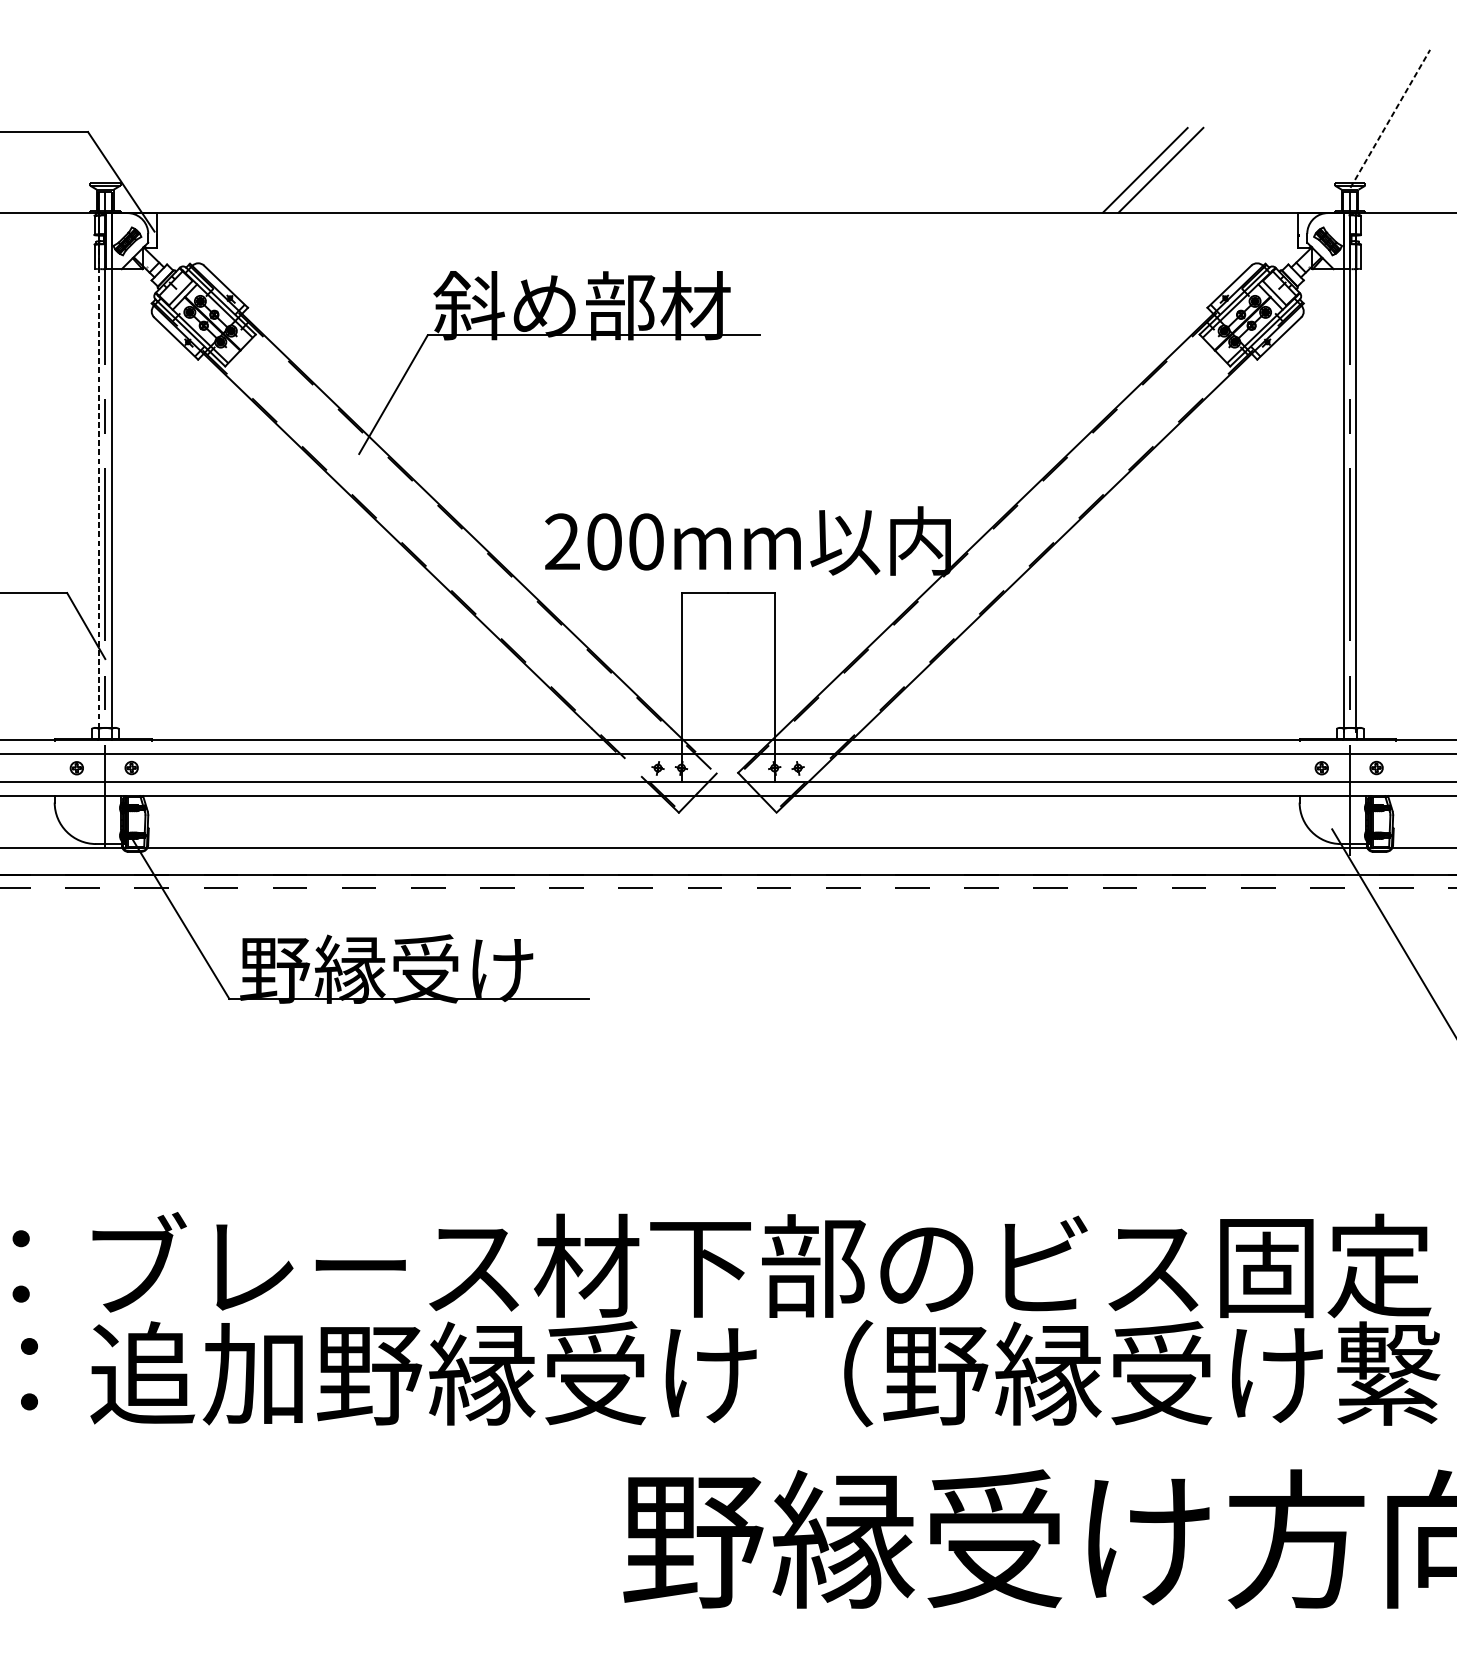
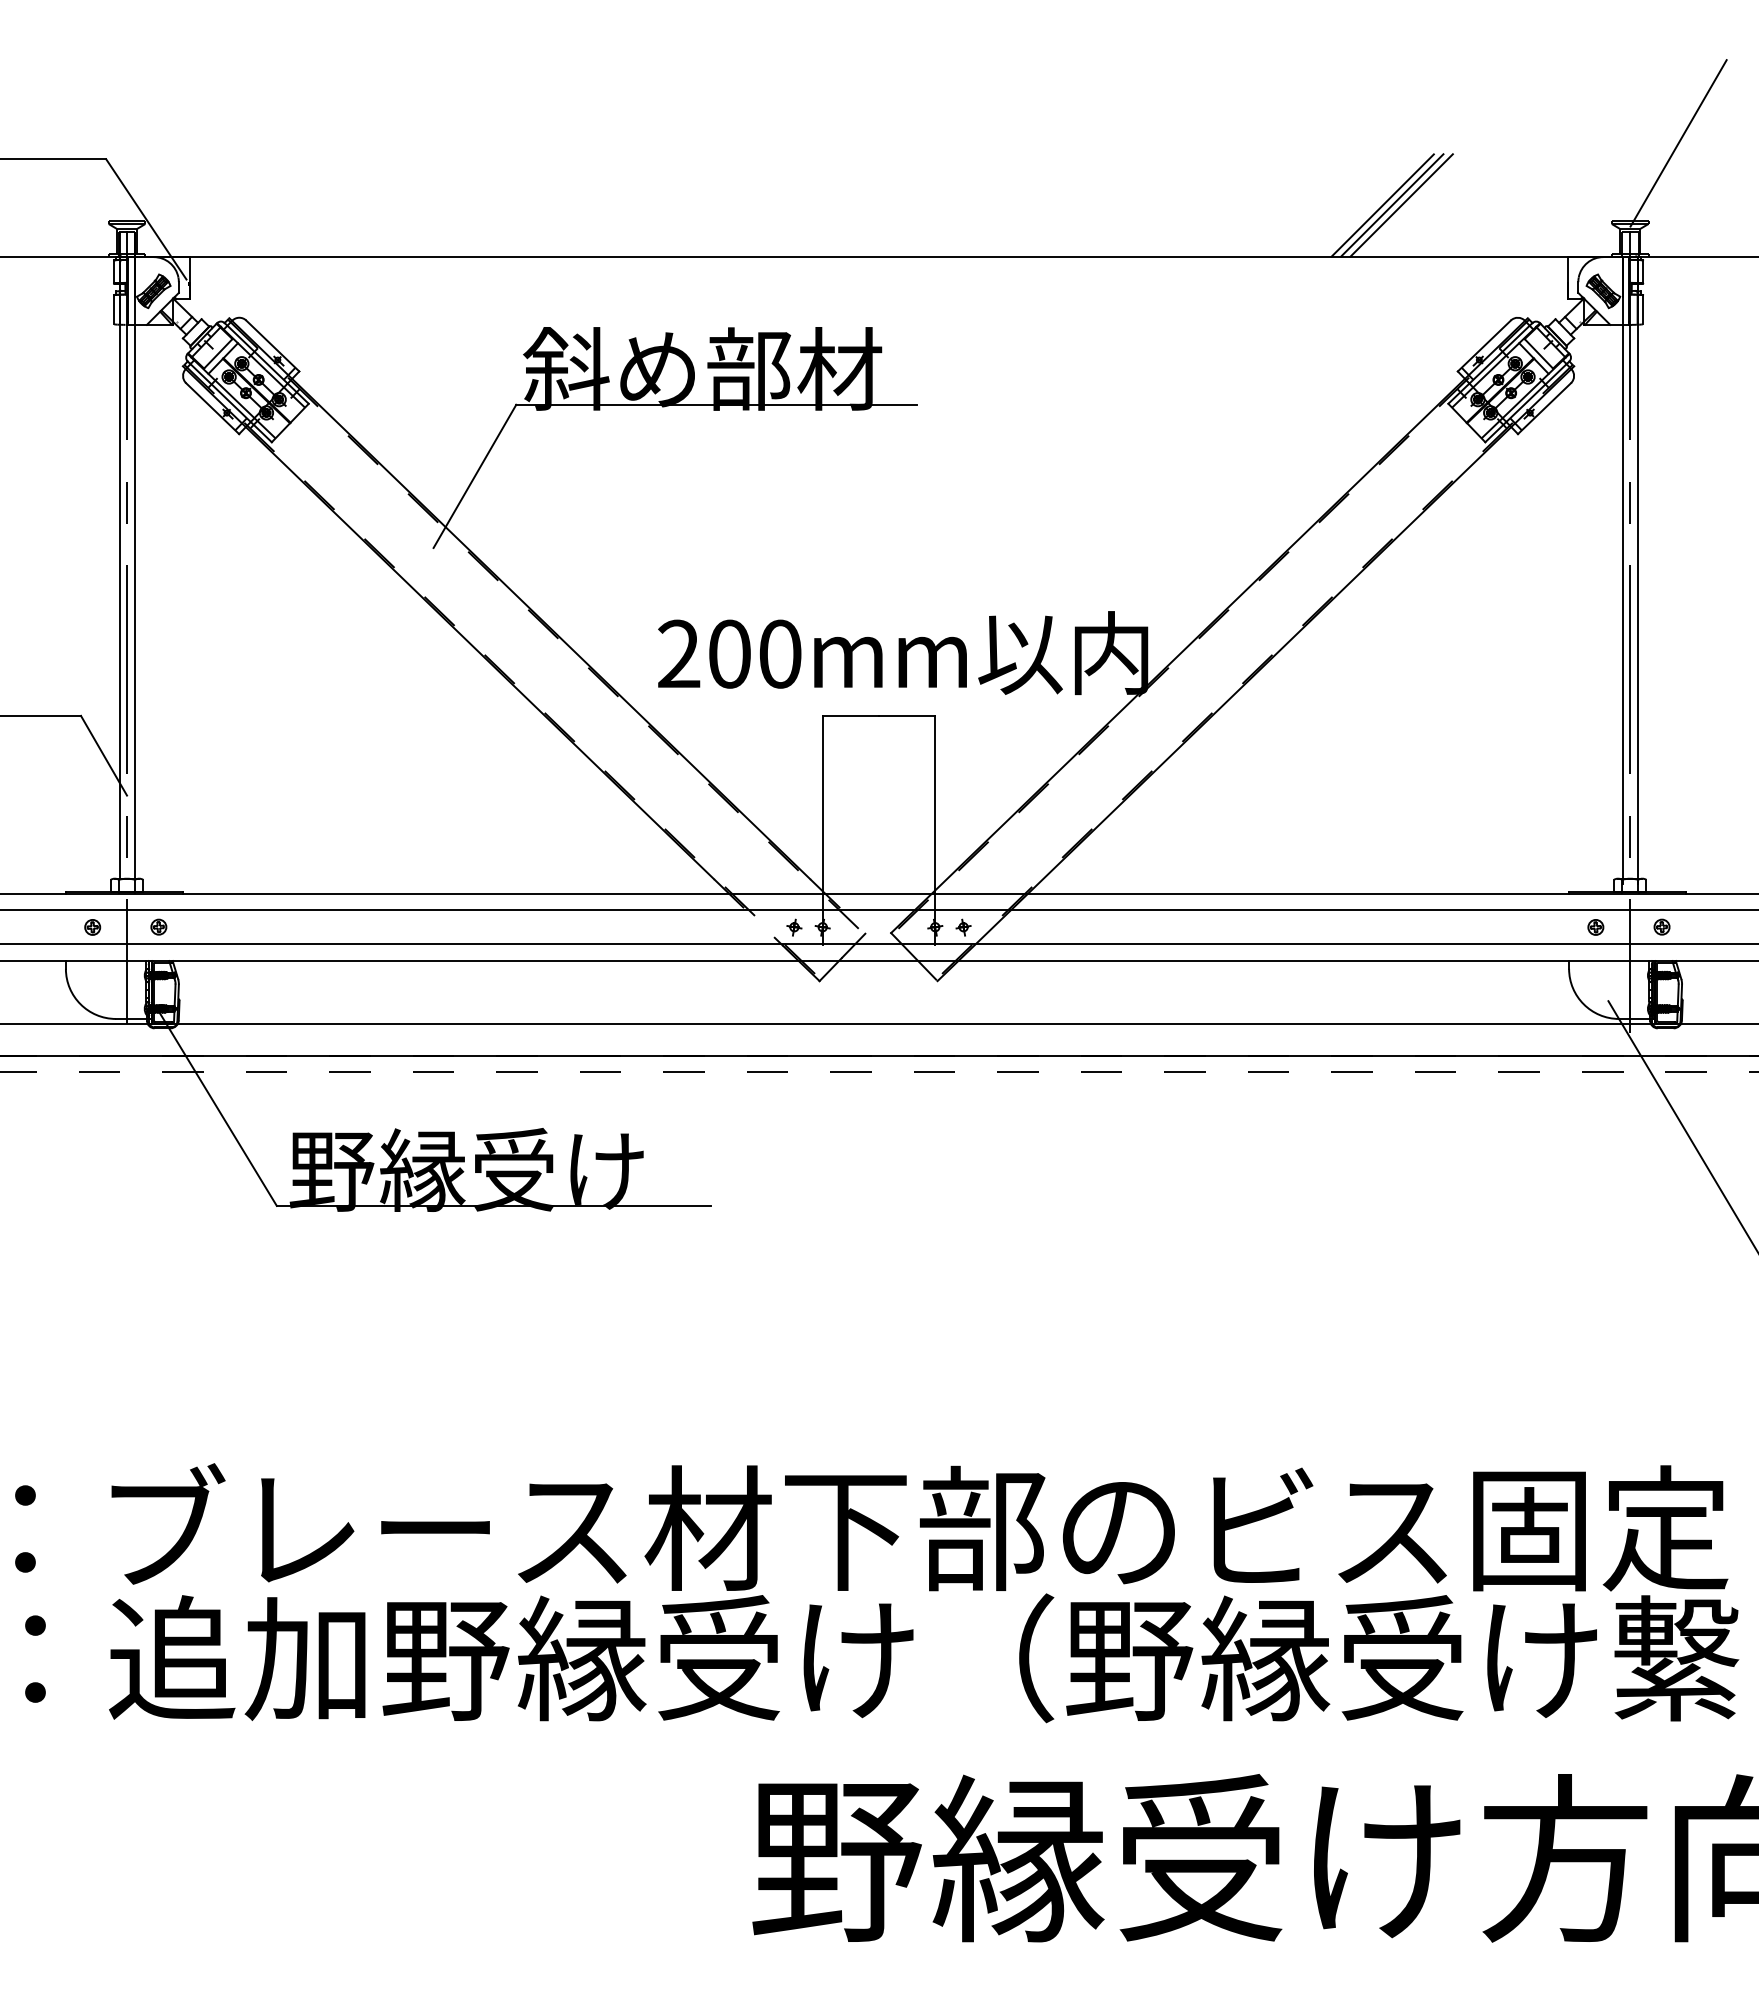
line: (1390, 118) -> (1678, 142), dashed -> solid
line: (1153, 170) -> (1392, 205), added
line: (99, 470) -> (119, 568), dashed -> solid

